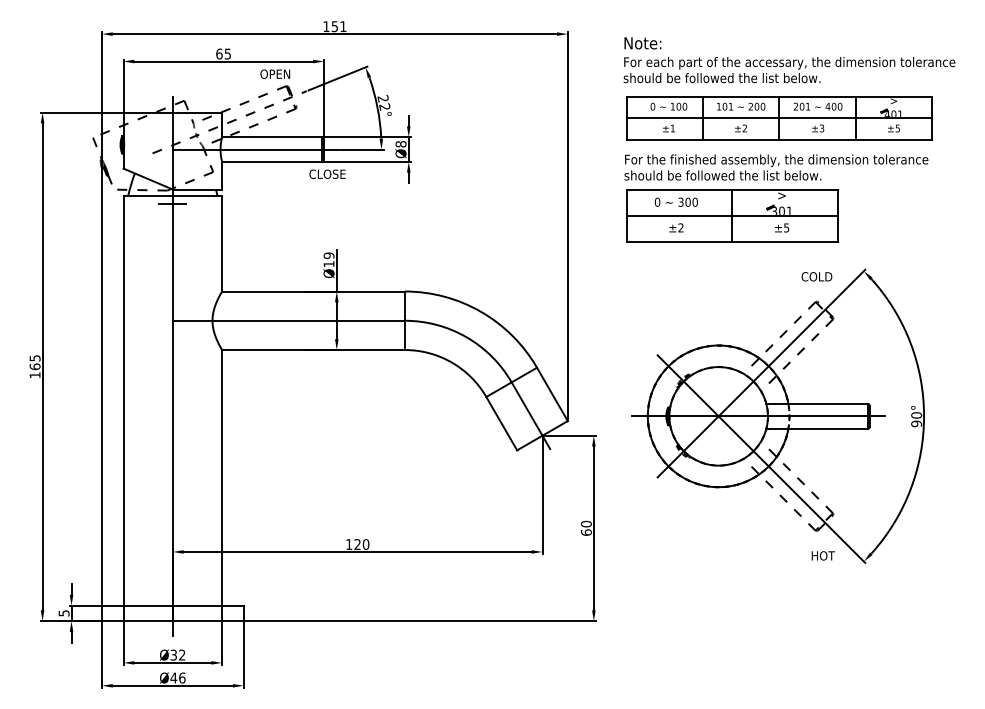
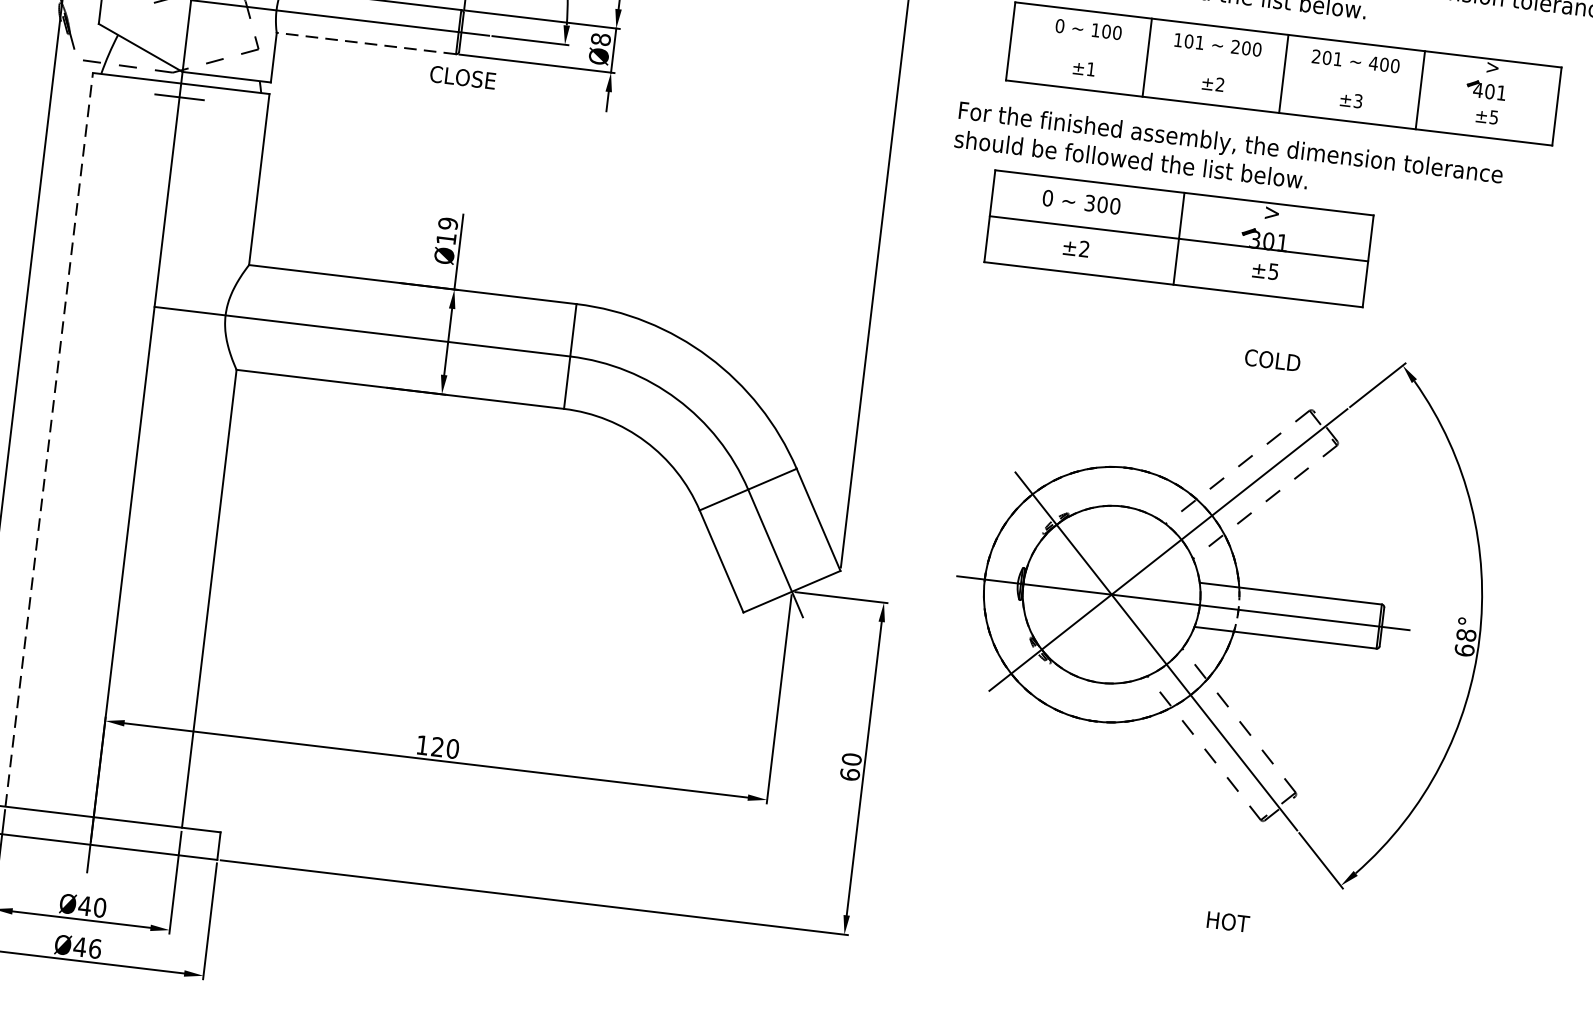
line: (778, 118) -> (1282, 74), removed
line: (271, 161) -> (365, 42), solid -> dashed
text: (776, 167) -> (1228, 156), moved
text: (816, 276) -> (1271, 359), moved
line: (123, 400) -> (49, 439), solid -> dashed
text: (916, 419) -> (1465, 642), 90° -> 68°
text: (823, 555) -> (1228, 921), moved
text: (177, 654) -> (91, 905), Ø32 -> Ø40

